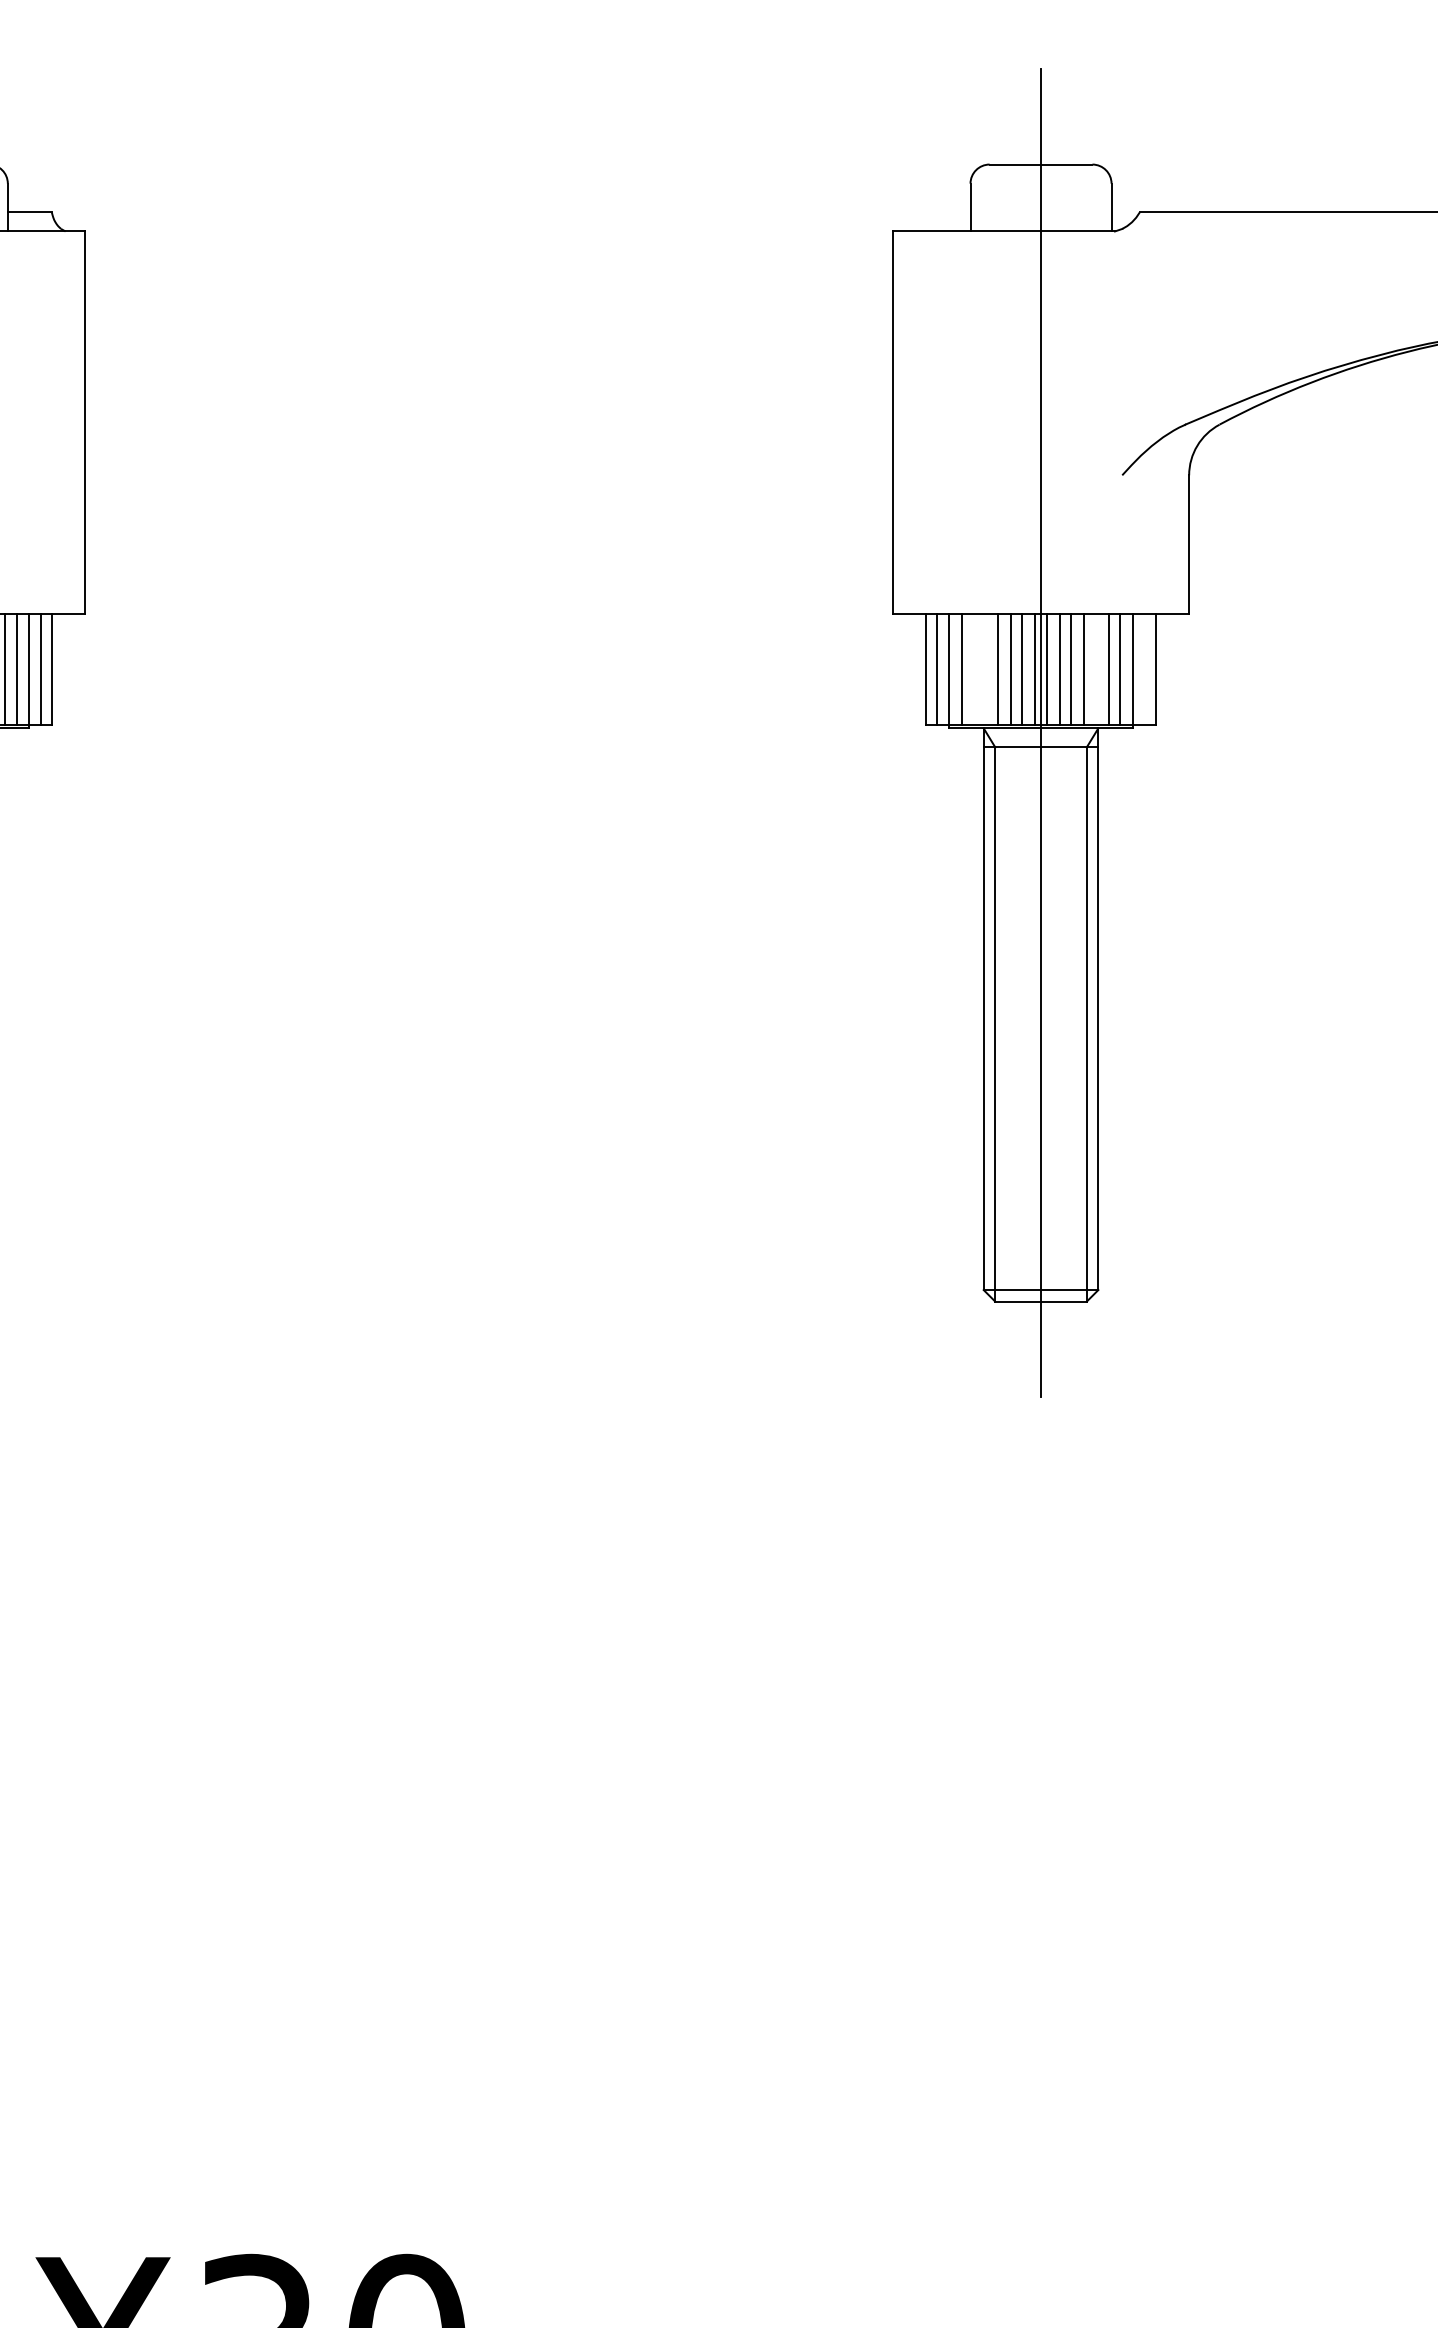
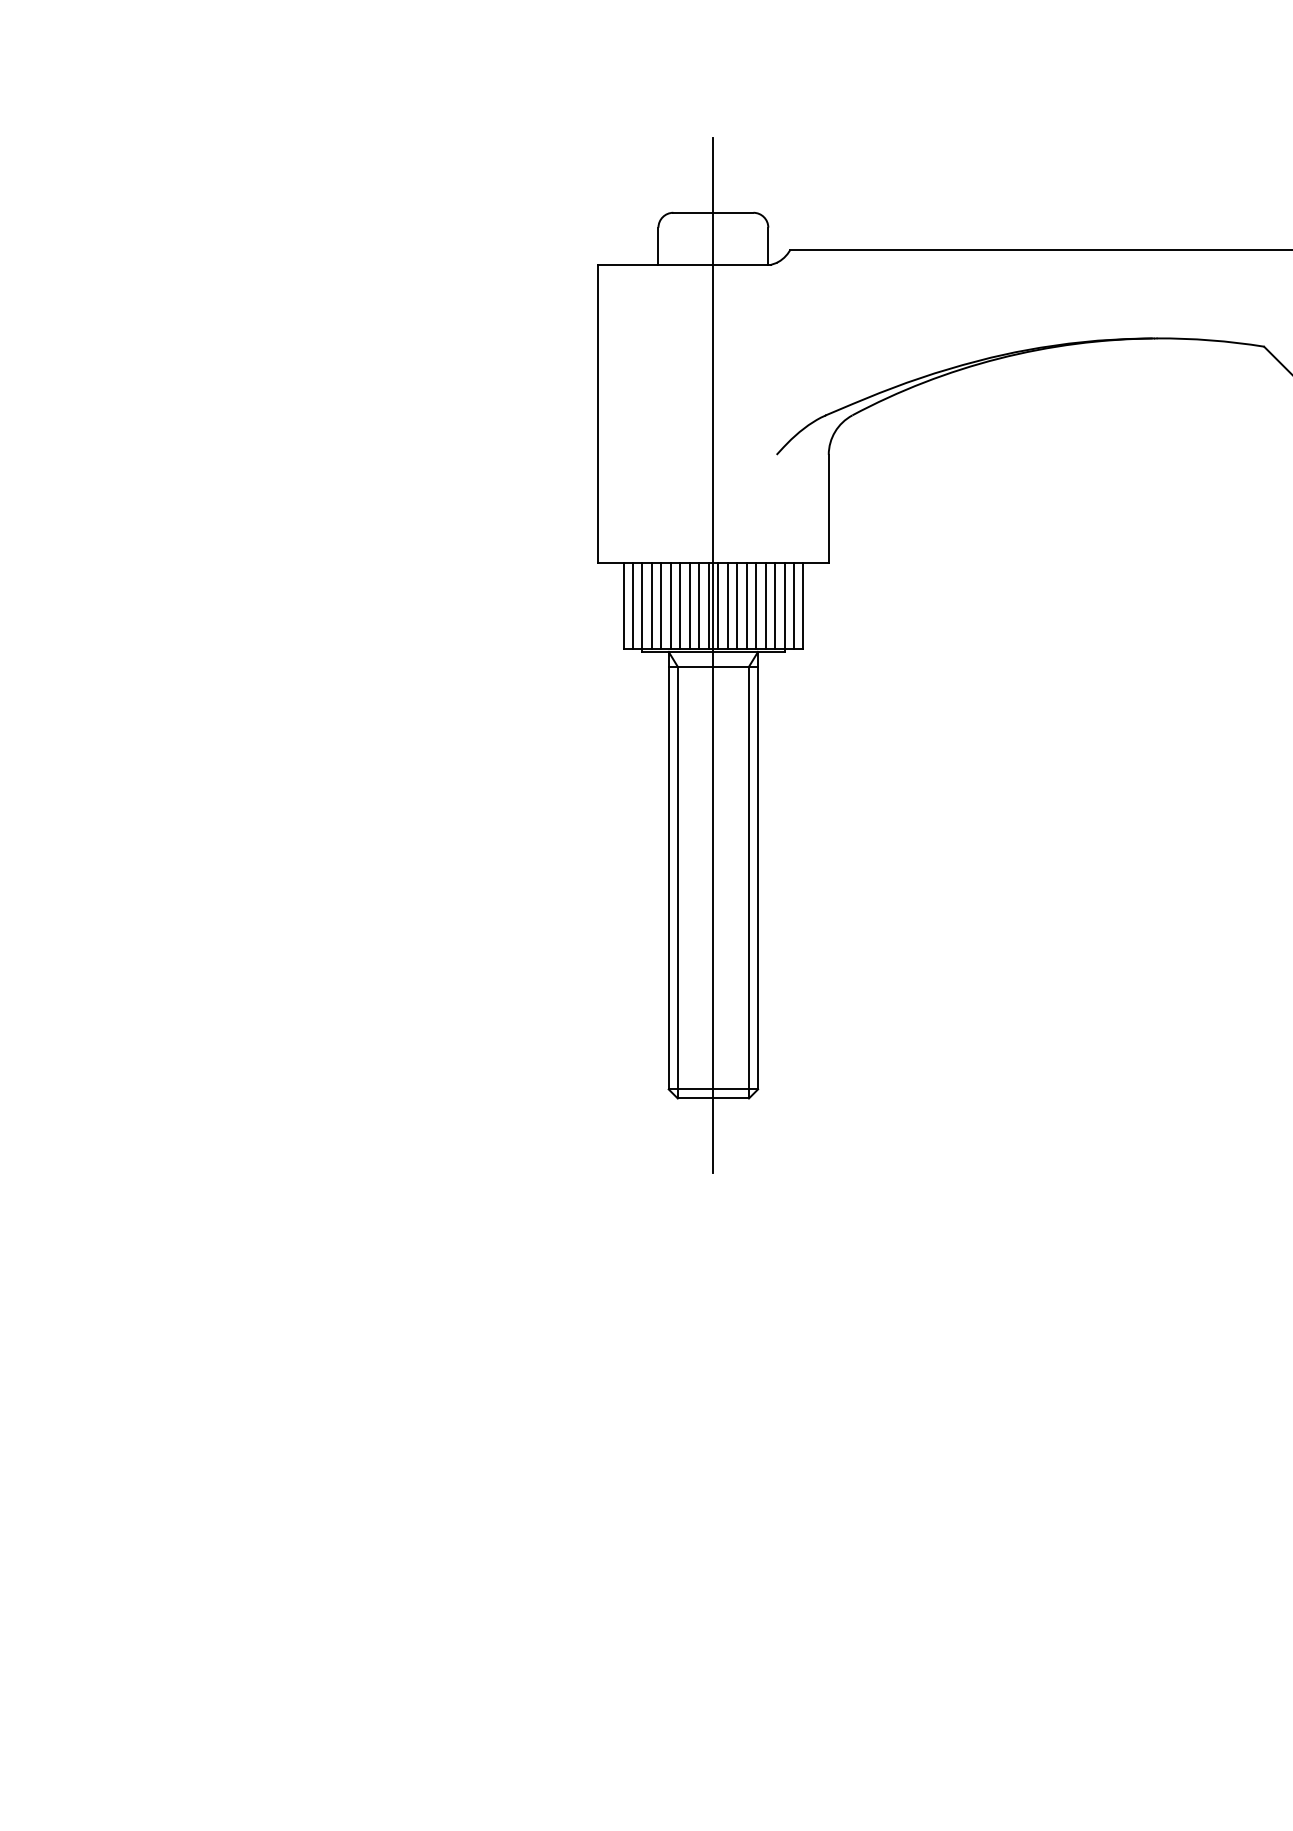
line: (973, 668) -> (660, 605), added
line: (985, 668) -> (670, 605), added
line: (1096, 668) -> (756, 605), added
line: (1145, 668) -> (794, 605), added

